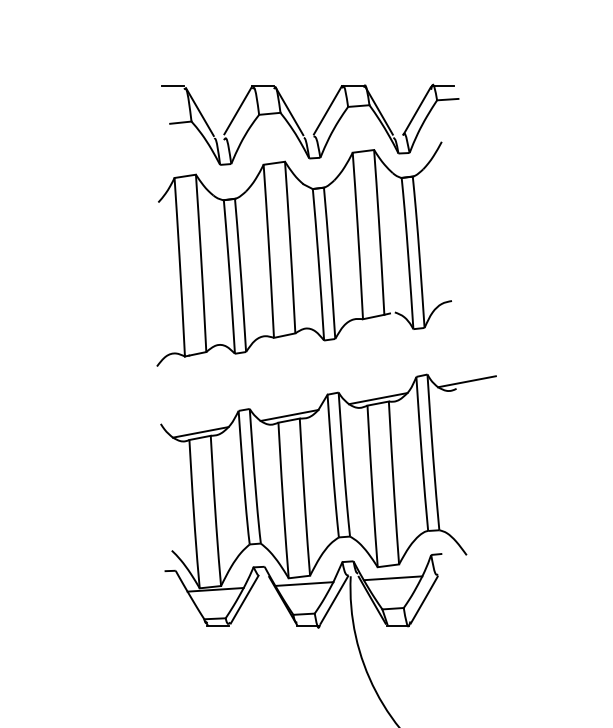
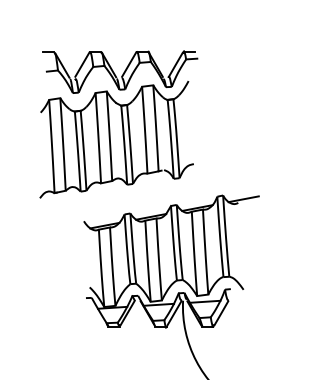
part: (307, 225) -> (118, 124), moved

